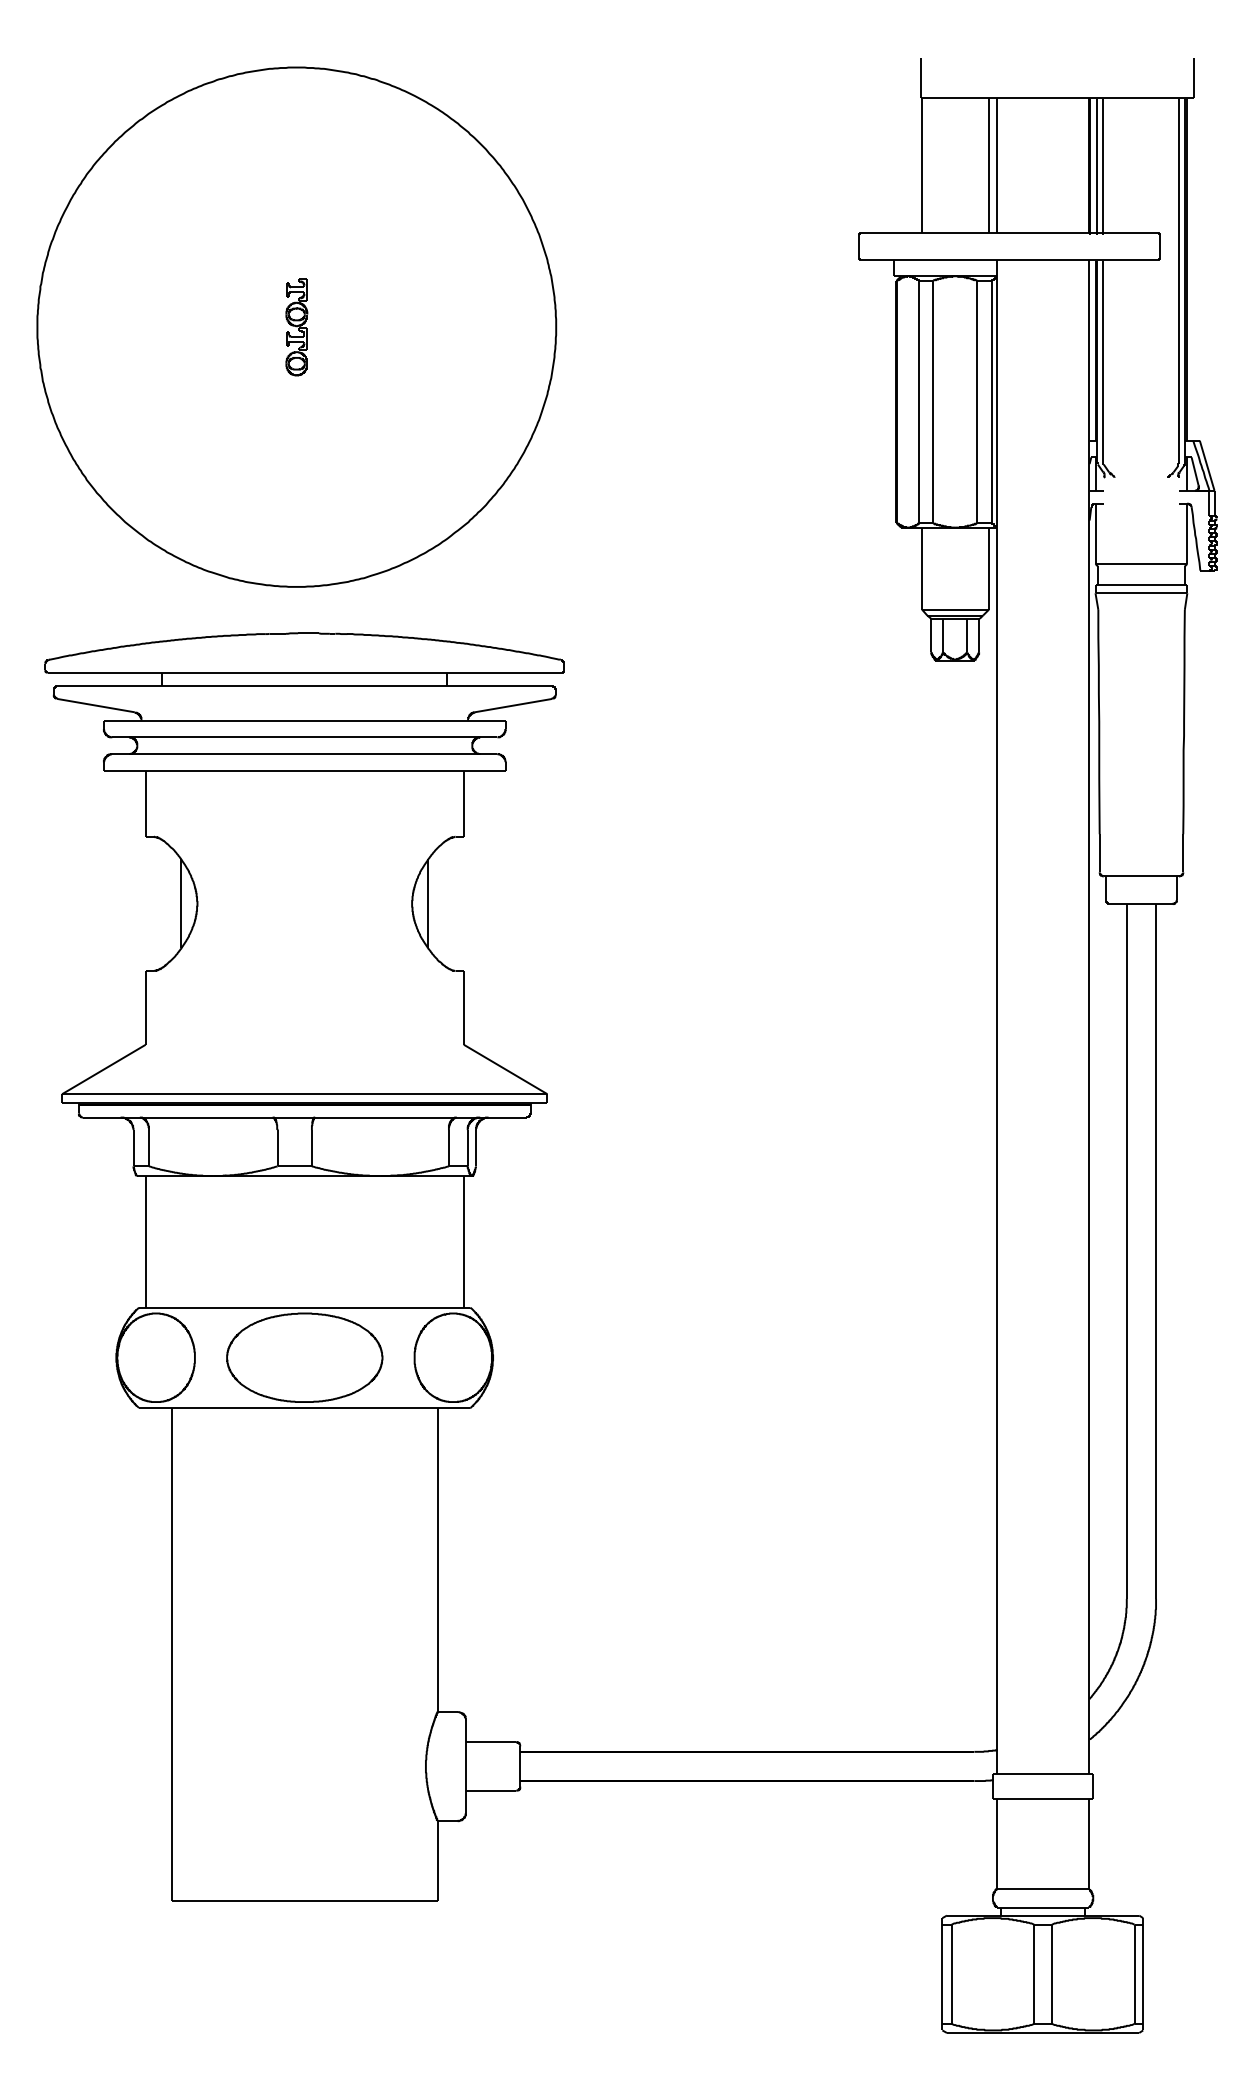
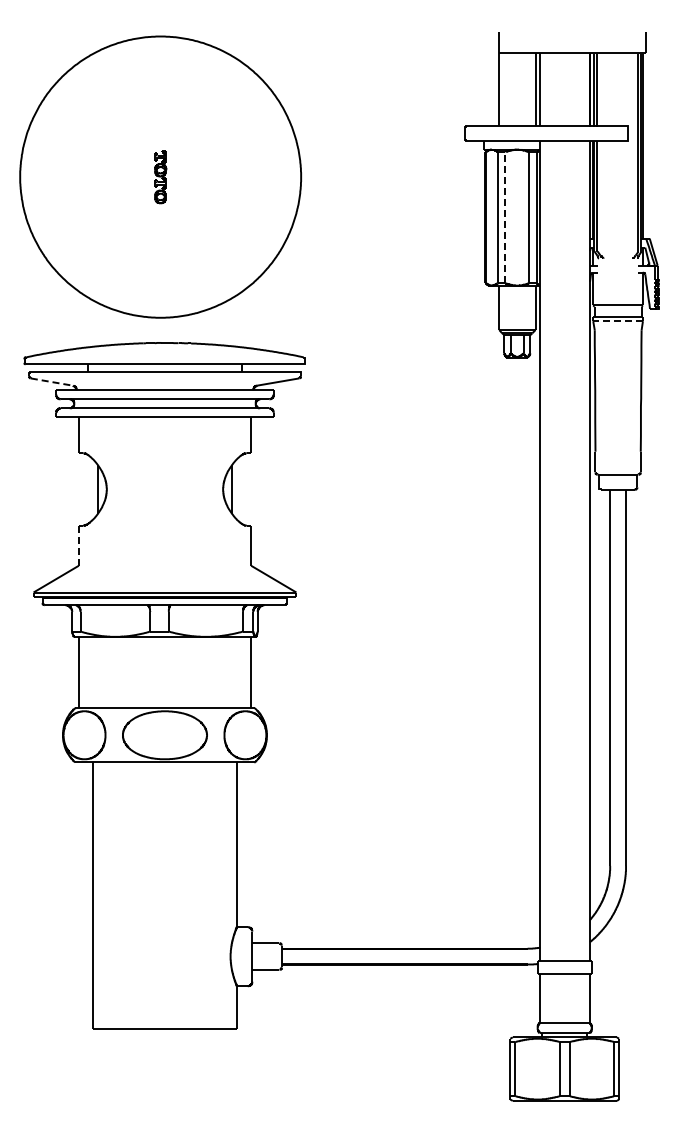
line: (933, 401) -> (505, 217), solid -> dashed
line: (1142, 593) -> (618, 321), solid -> dashed
line: (97, 706) -> (52, 382), solid -> dashed
line: (145, 1009) -> (78, 546), solid -> dashed

